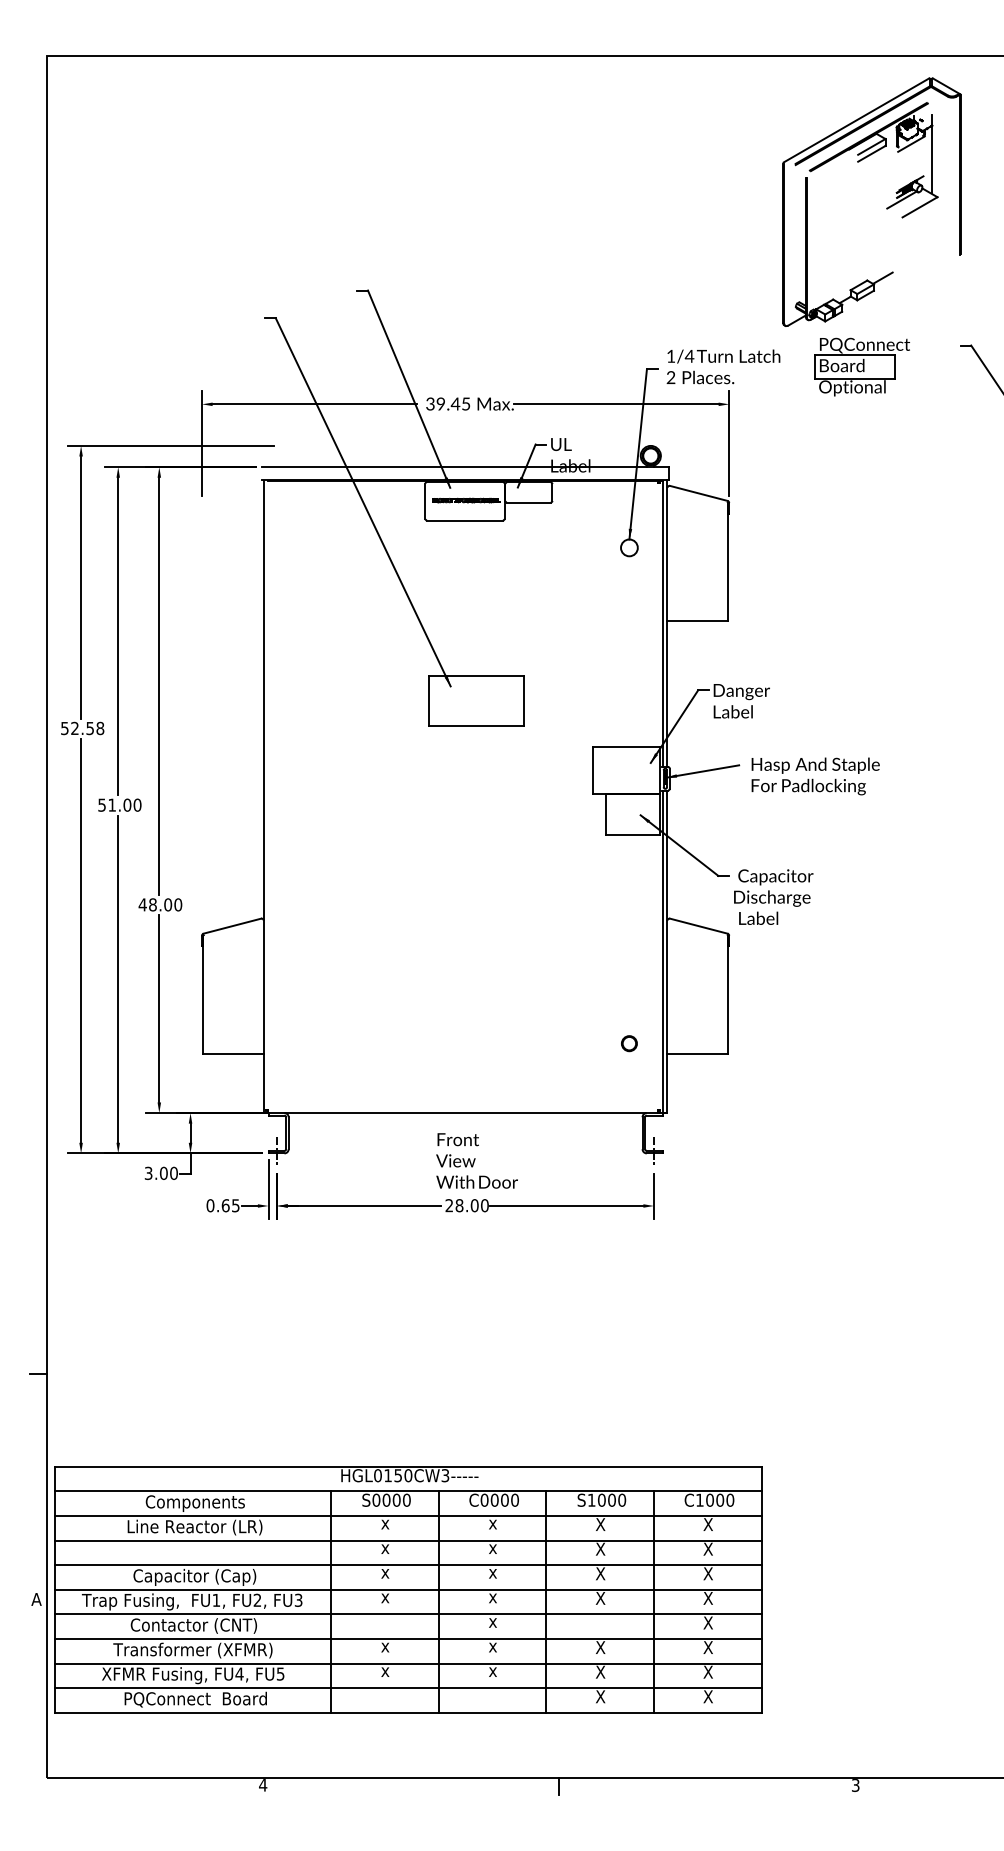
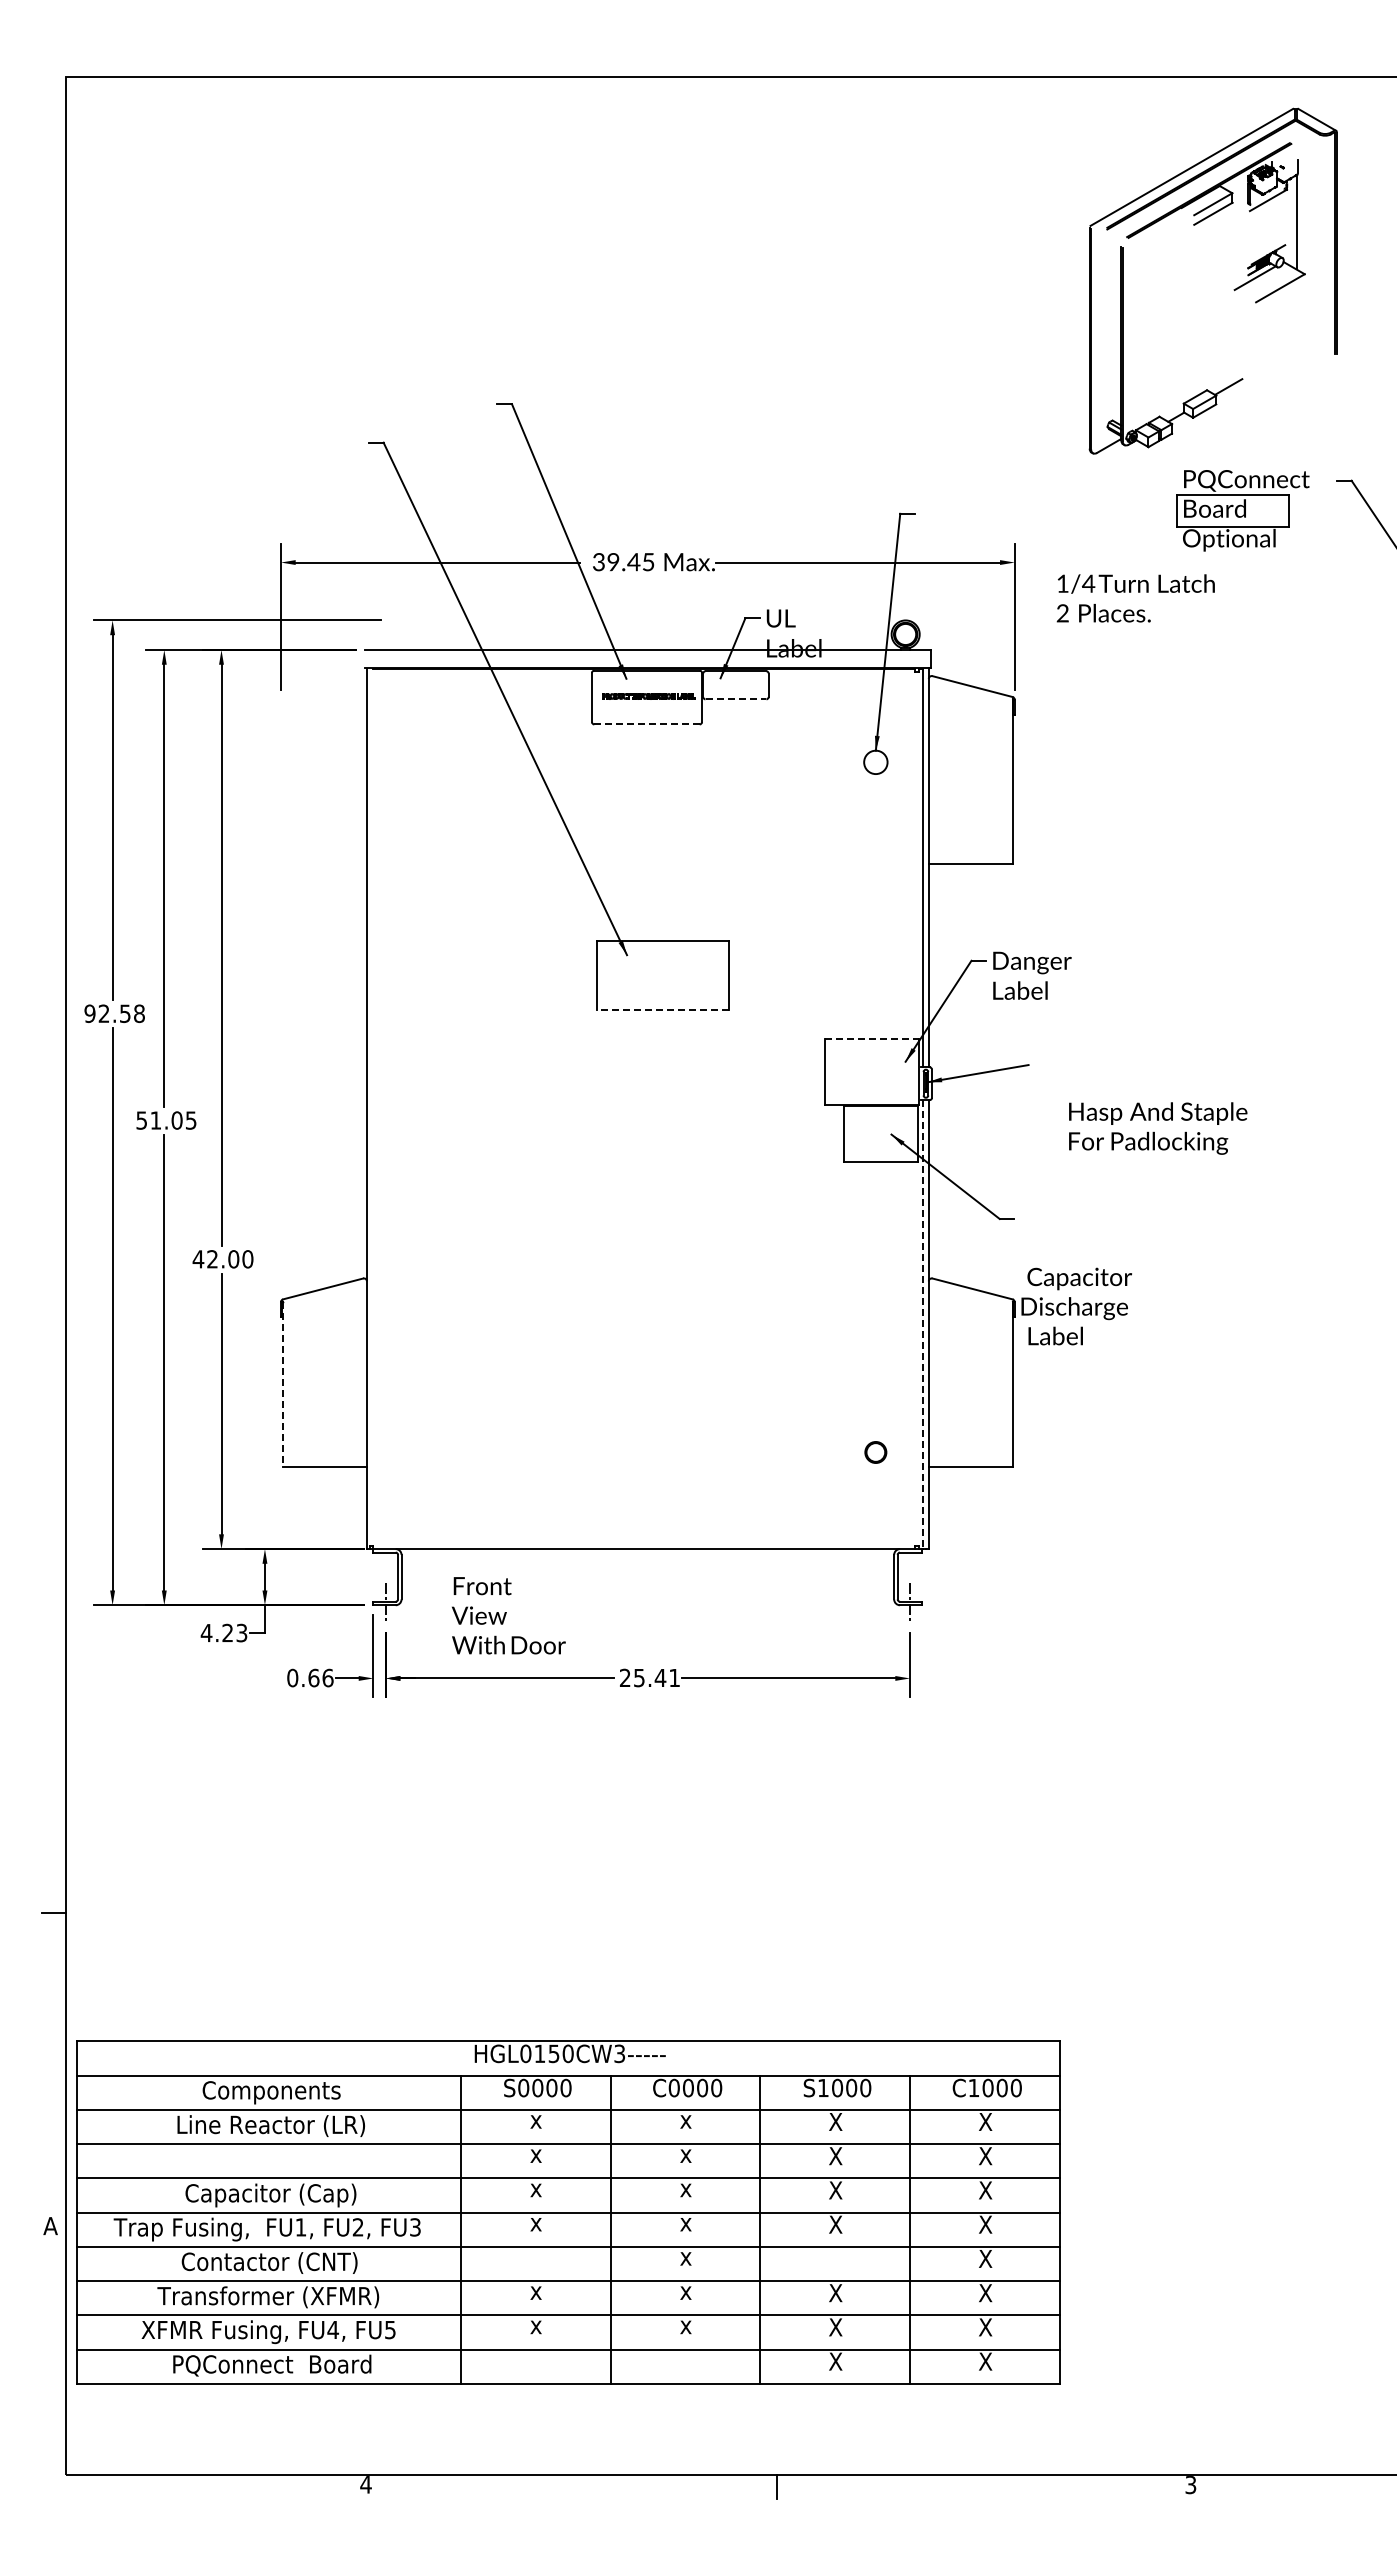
text: (723, 366) -> (1135, 598), moved
part: (861, 366) -> (1242, 510), moved
line: (529, 502) -> (736, 699), solid -> dashed
line: (465, 520) -> (647, 724), solid -> dashed
line: (476, 725) -> (663, 1009), solid -> dashed
text: (64, 728) -> (89, 1013), 52.58 -> 92.58
line: (626, 746) -> (871, 1039), solid -> dashed
text: (815, 776) -> (1158, 1128), moved
text: (137, 805) -> (190, 1120), 51.00 -> 51.05
text: (773, 897) -> (1076, 1306), moved
text: (152, 905) -> (212, 1259), 48.00 -> 42.00
line: (662, 952) -> (922, 1325), solid -> dashed
line: (203, 994) -> (282, 1384), solid -> dashed
text: (476, 1160) -> (508, 1615), moved
text: (160, 1172) -> (223, 1632), 3.00 -> 4.23
text: (235, 1205) -> (327, 1677), 0.65 -> 0.66
text: (472, 1205) -> (657, 1677), 28.00 -> 25.41

